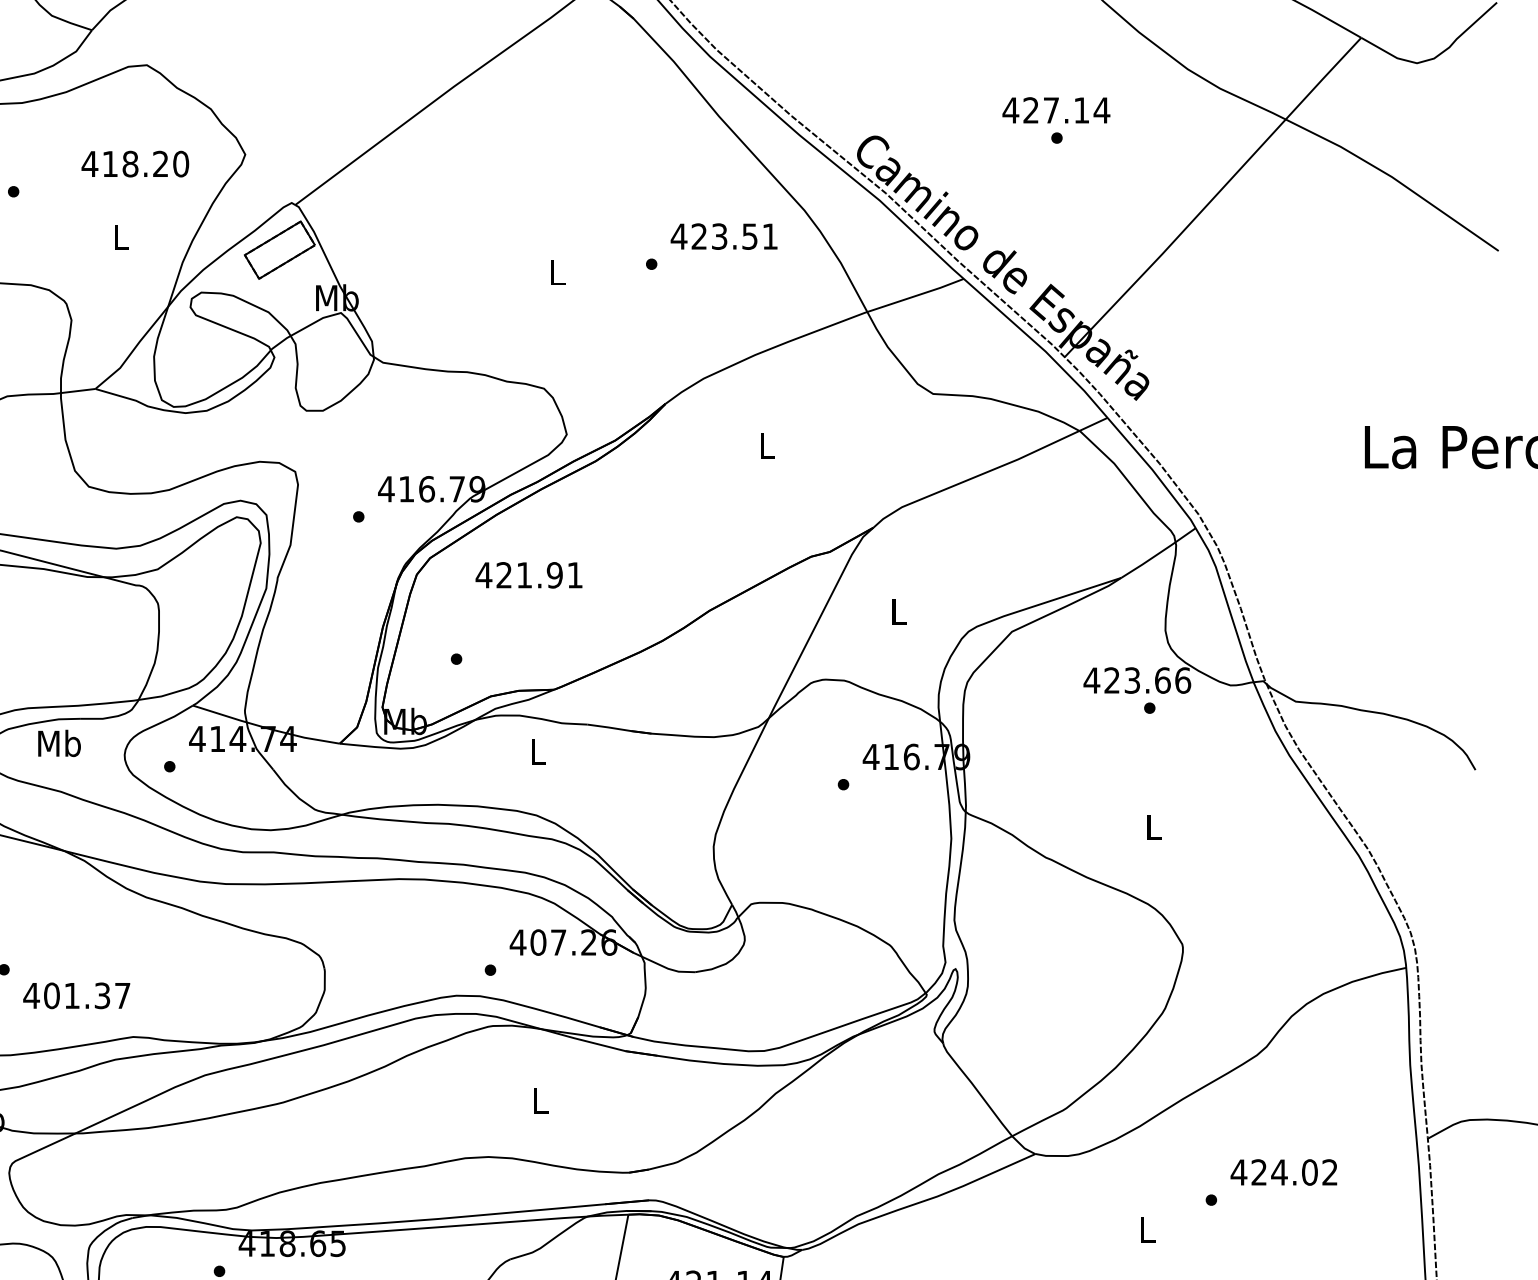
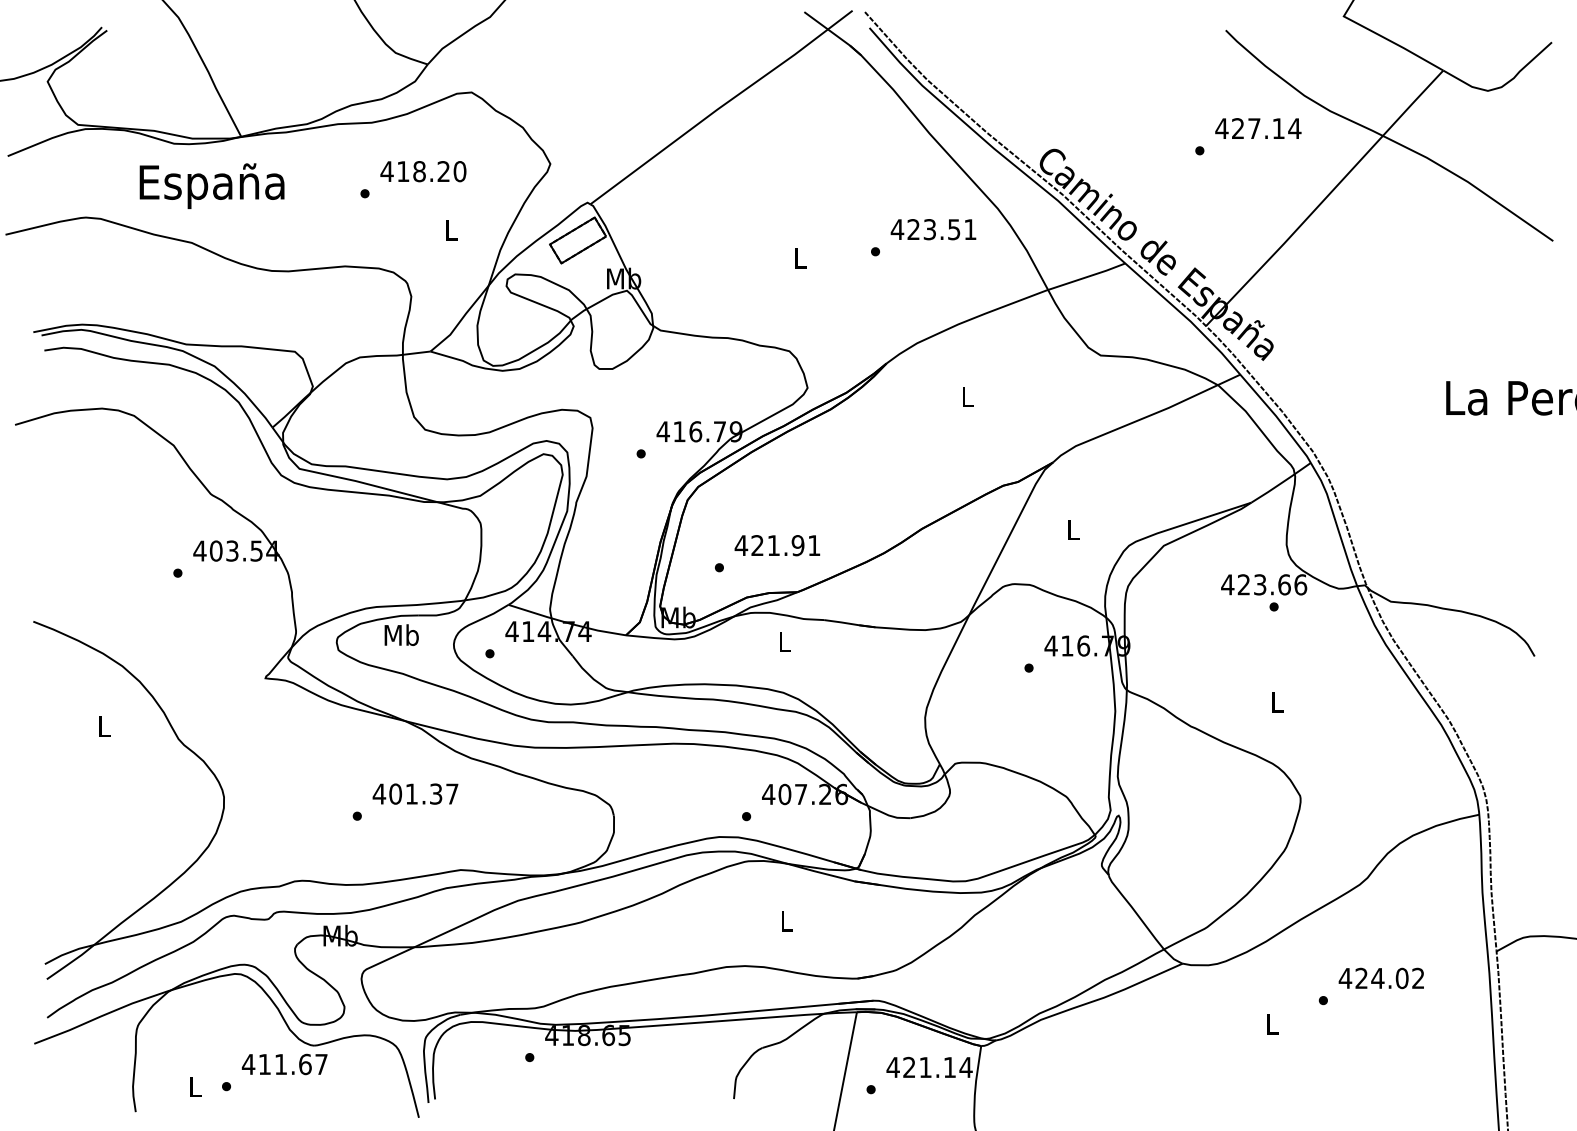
text: (1056, 110) -> (1258, 128), moved
text: (135, 163) -> (423, 171), moved
text: (529, 575) -> (777, 545), moved
text: (76, 995) -> (415, 793), moved

